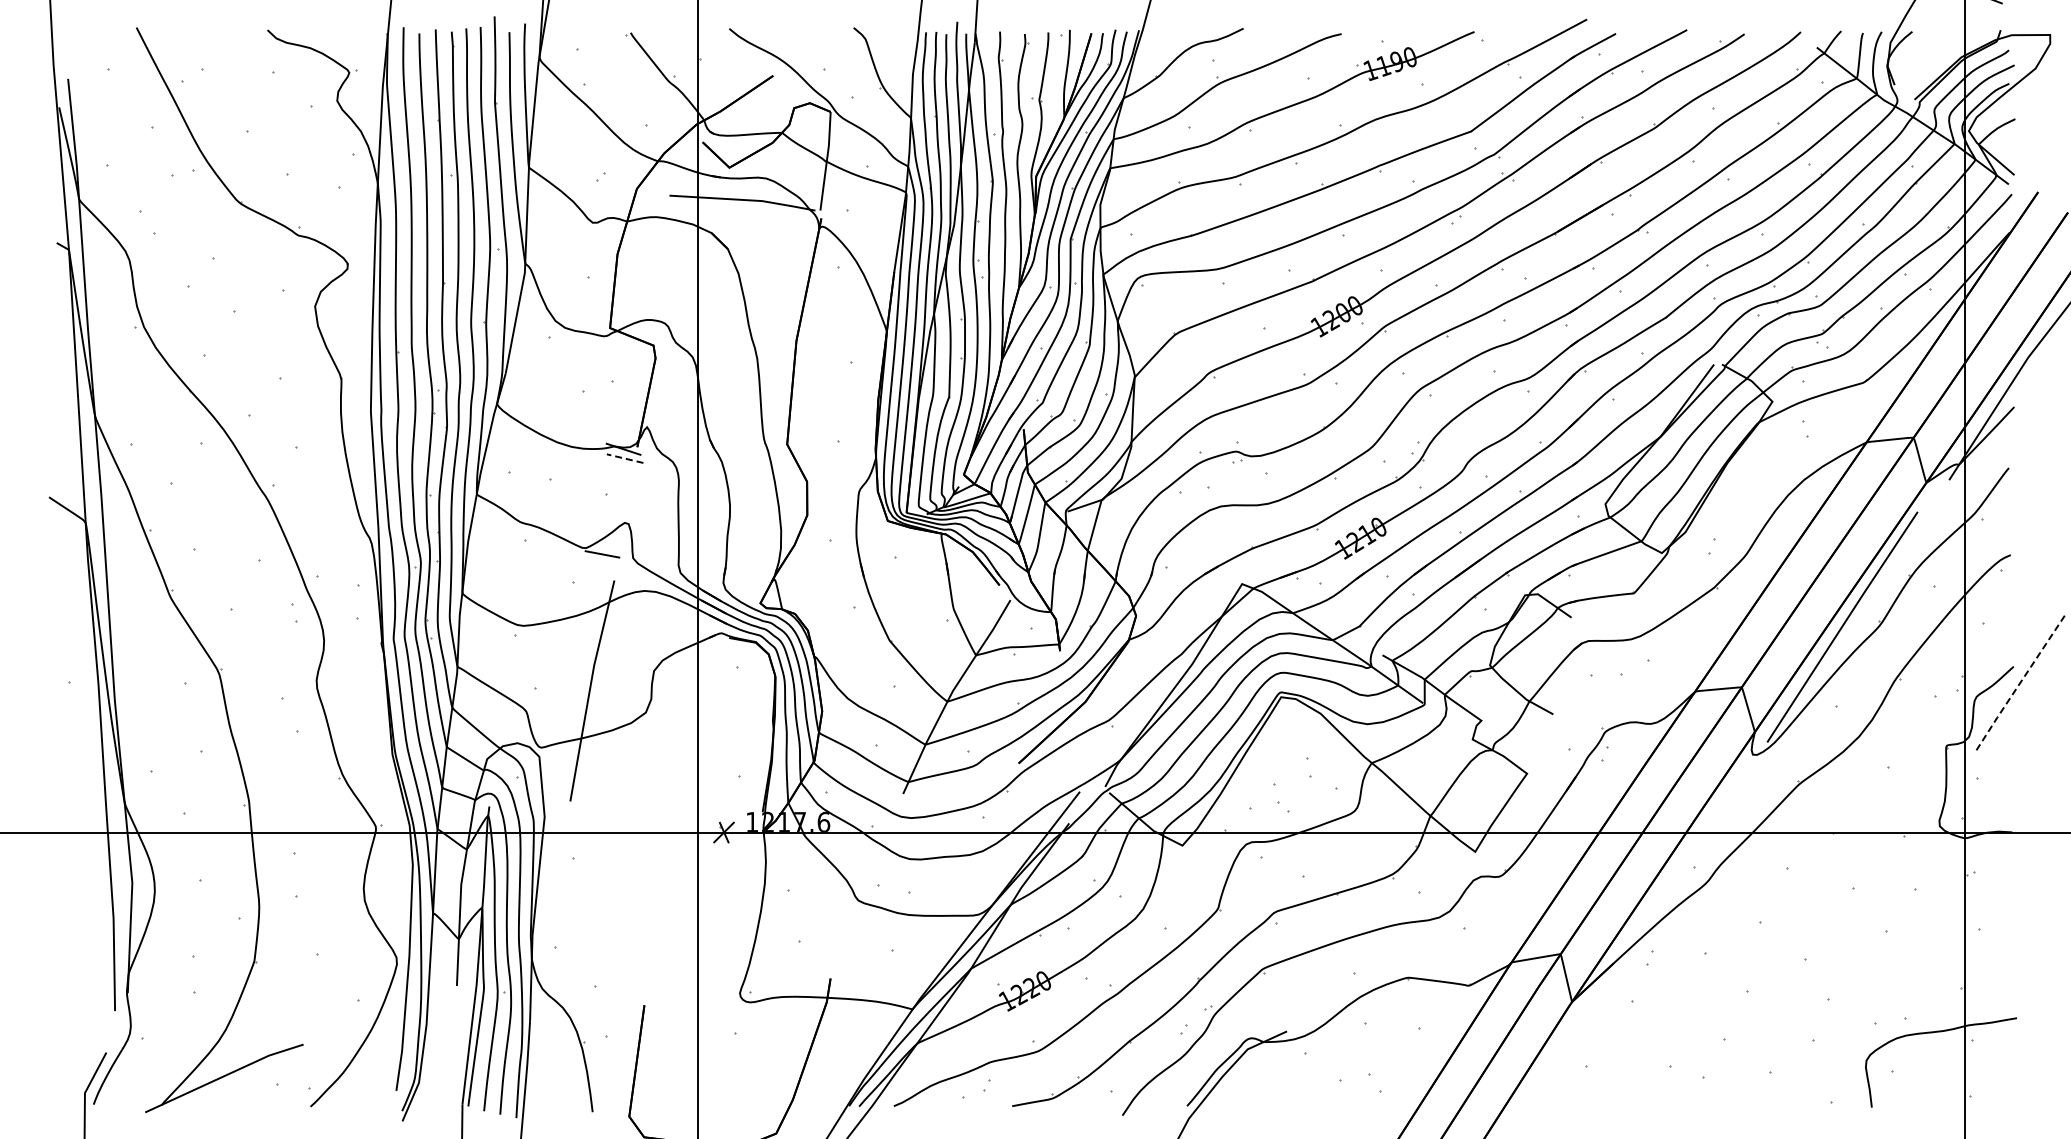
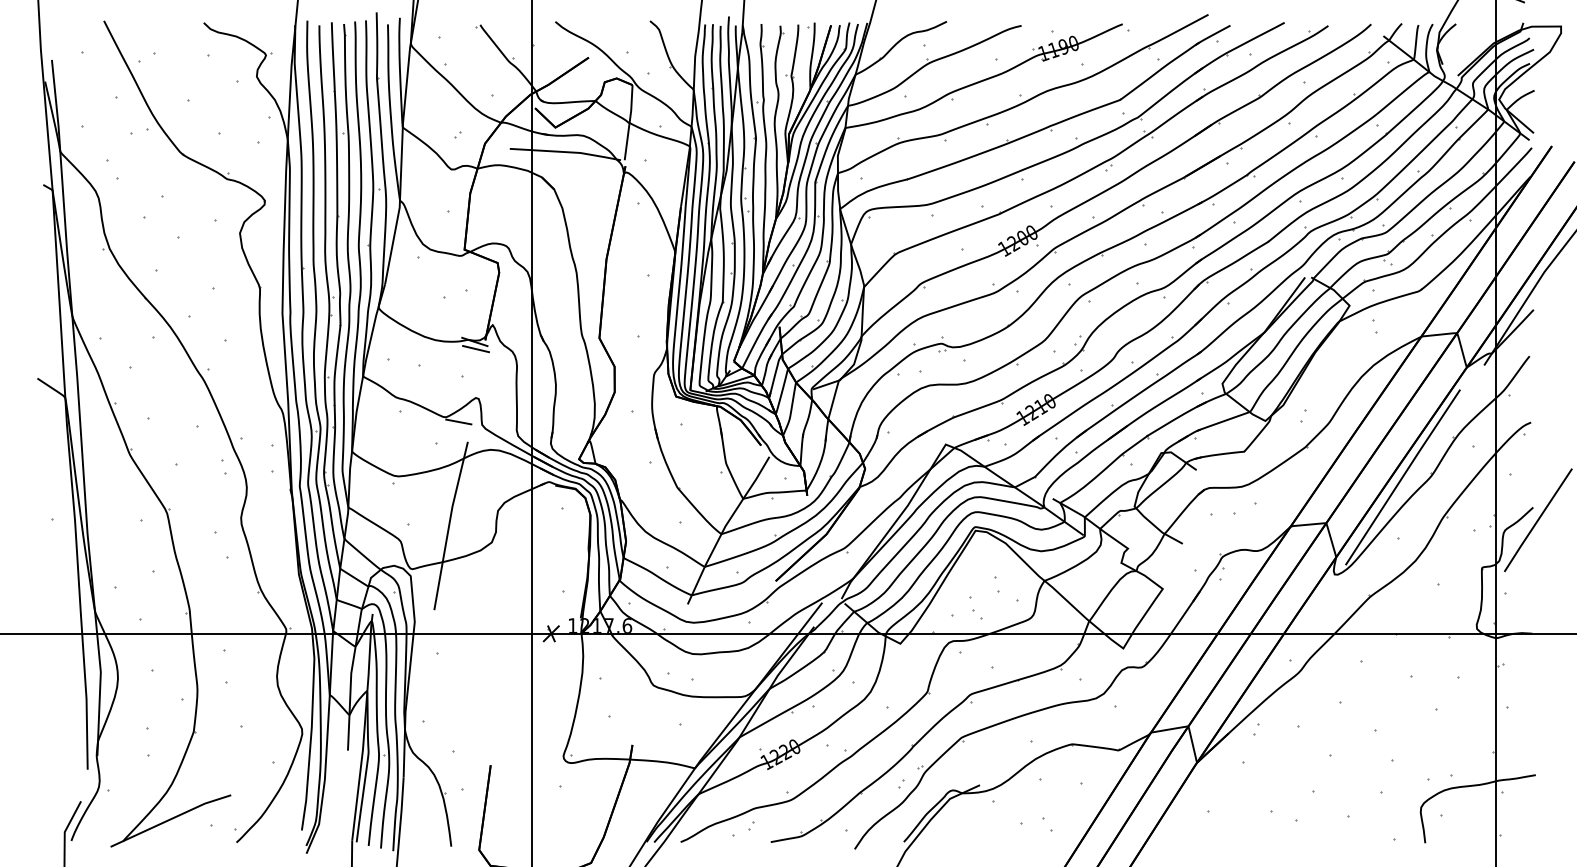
line: (625, 458) -> (476, 348), dashed -> solid
line: (2019, 683) -> (1537, 520), dashed -> solid

